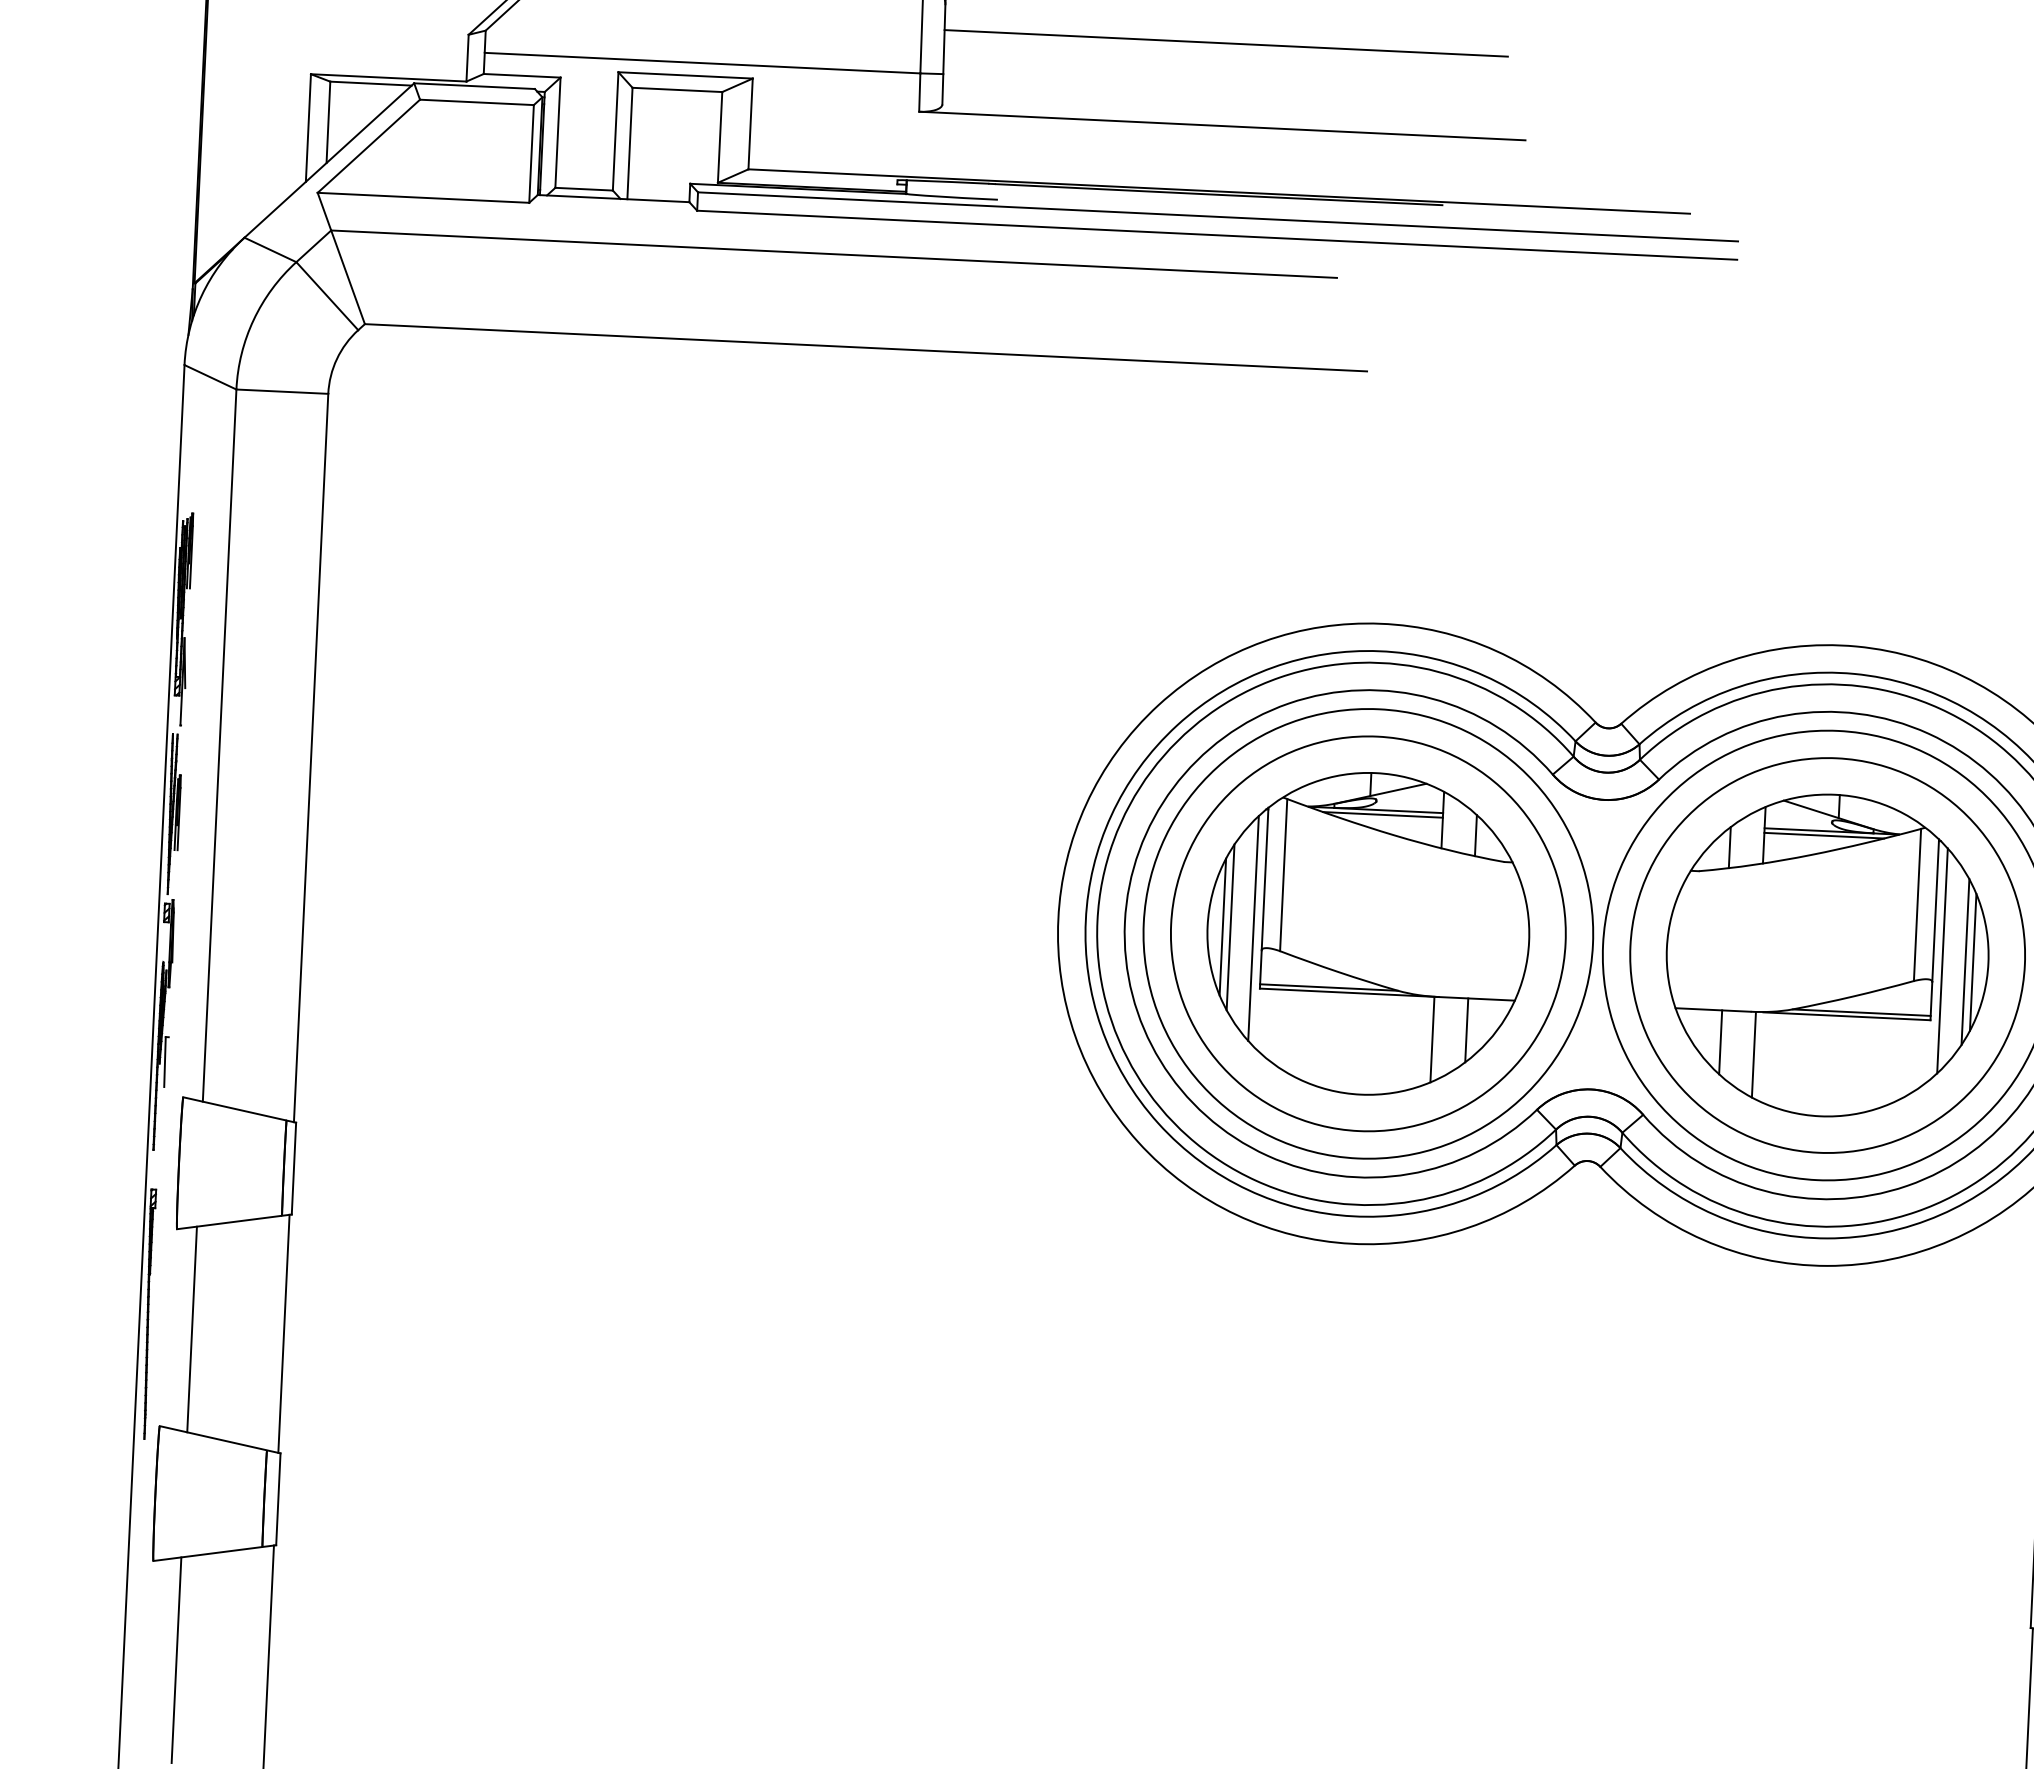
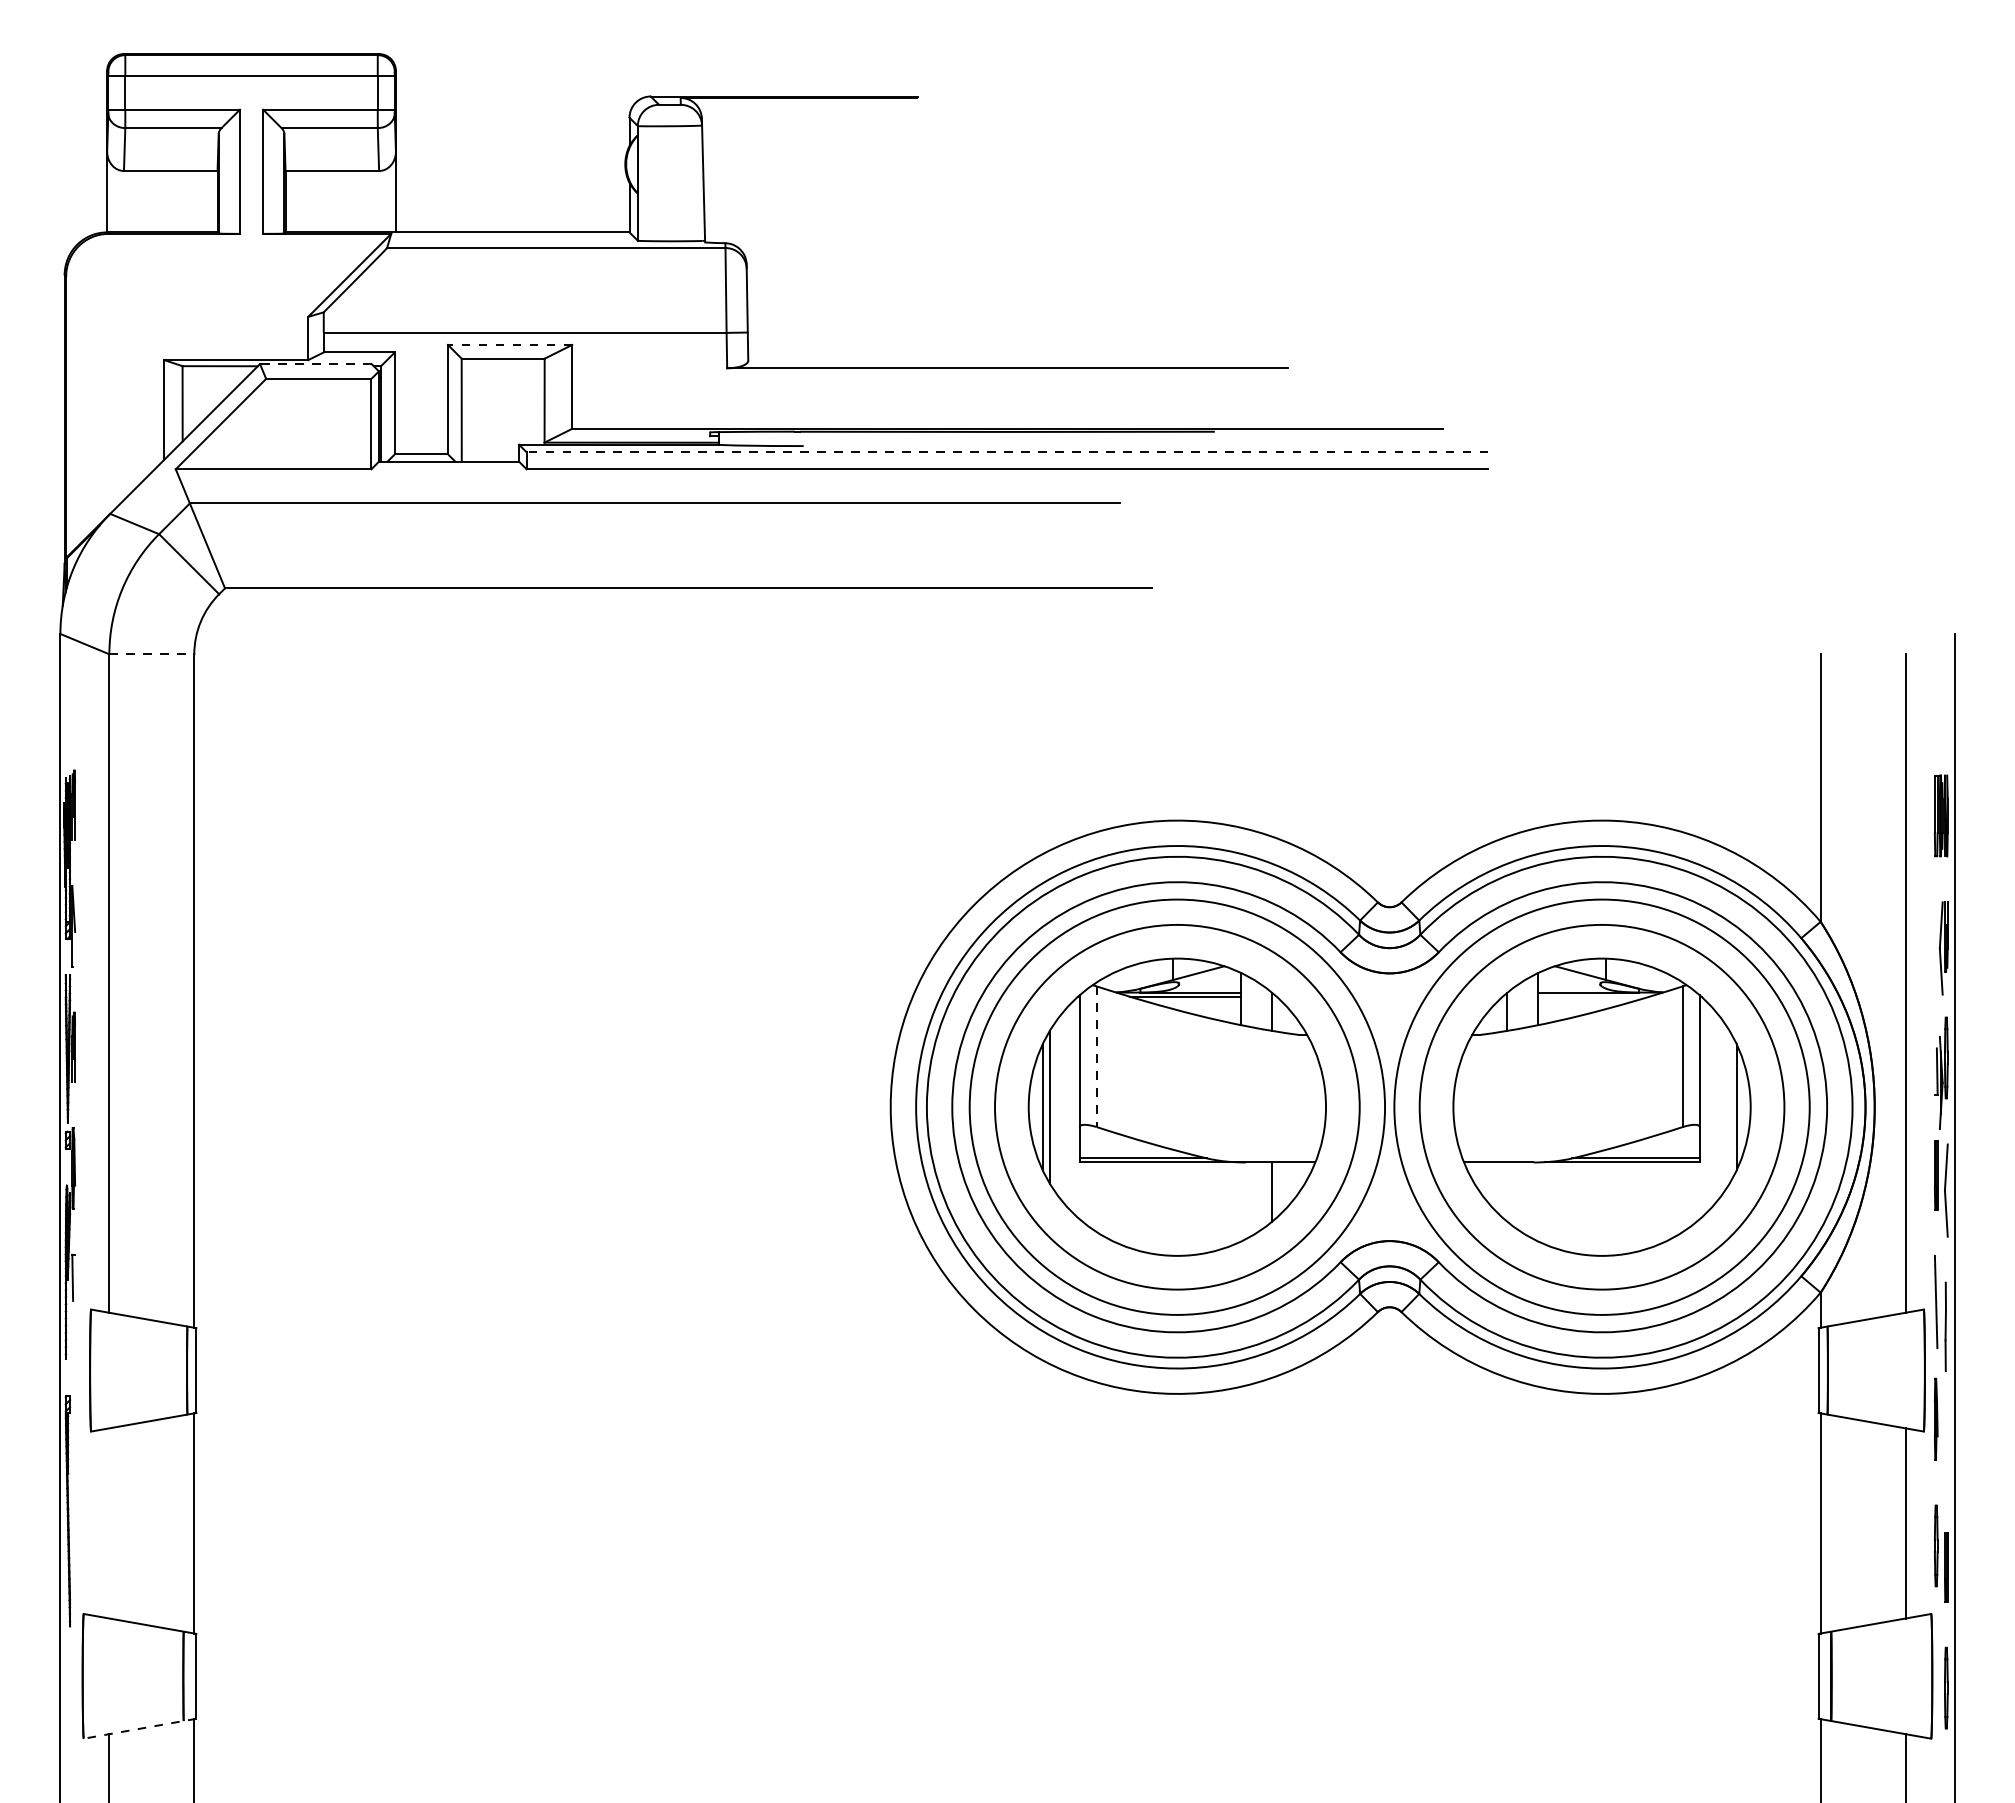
line: (1226, 42) -> (1007, 291), removed
line: (684, 74) -> (509, 344), solid -> dashed
line: (474, 86) -> (315, 364), solid -> dashed
line: (1218, 217) -> (1007, 452), solid -> dashed
line: (283, 391) -> (152, 654), solid -> dashed
line: (1824, 835) -> (1593, 996), removed
line: (1283, 875) -> (1096, 1057), solid -> dashed
line: (1253, 928) -> (1071, 1107), removed
line: (1942, 961) -> (1708, 1107), removed
line: (1965, 961) -> (1729, 1106), removed
line: (1432, 1039) -> (1241, 1201), removed
line: (1721, 1041) -> (1507, 1191), removed
line: (1754, 1054) -> (1538, 1201), removed
line: (192, 1329) -> (109, 1523), removed
line: (214, 1552) -> (139, 1728), solid -> dashed

